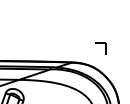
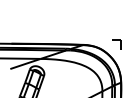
part: (99, 48) -> (116, 44), moved

